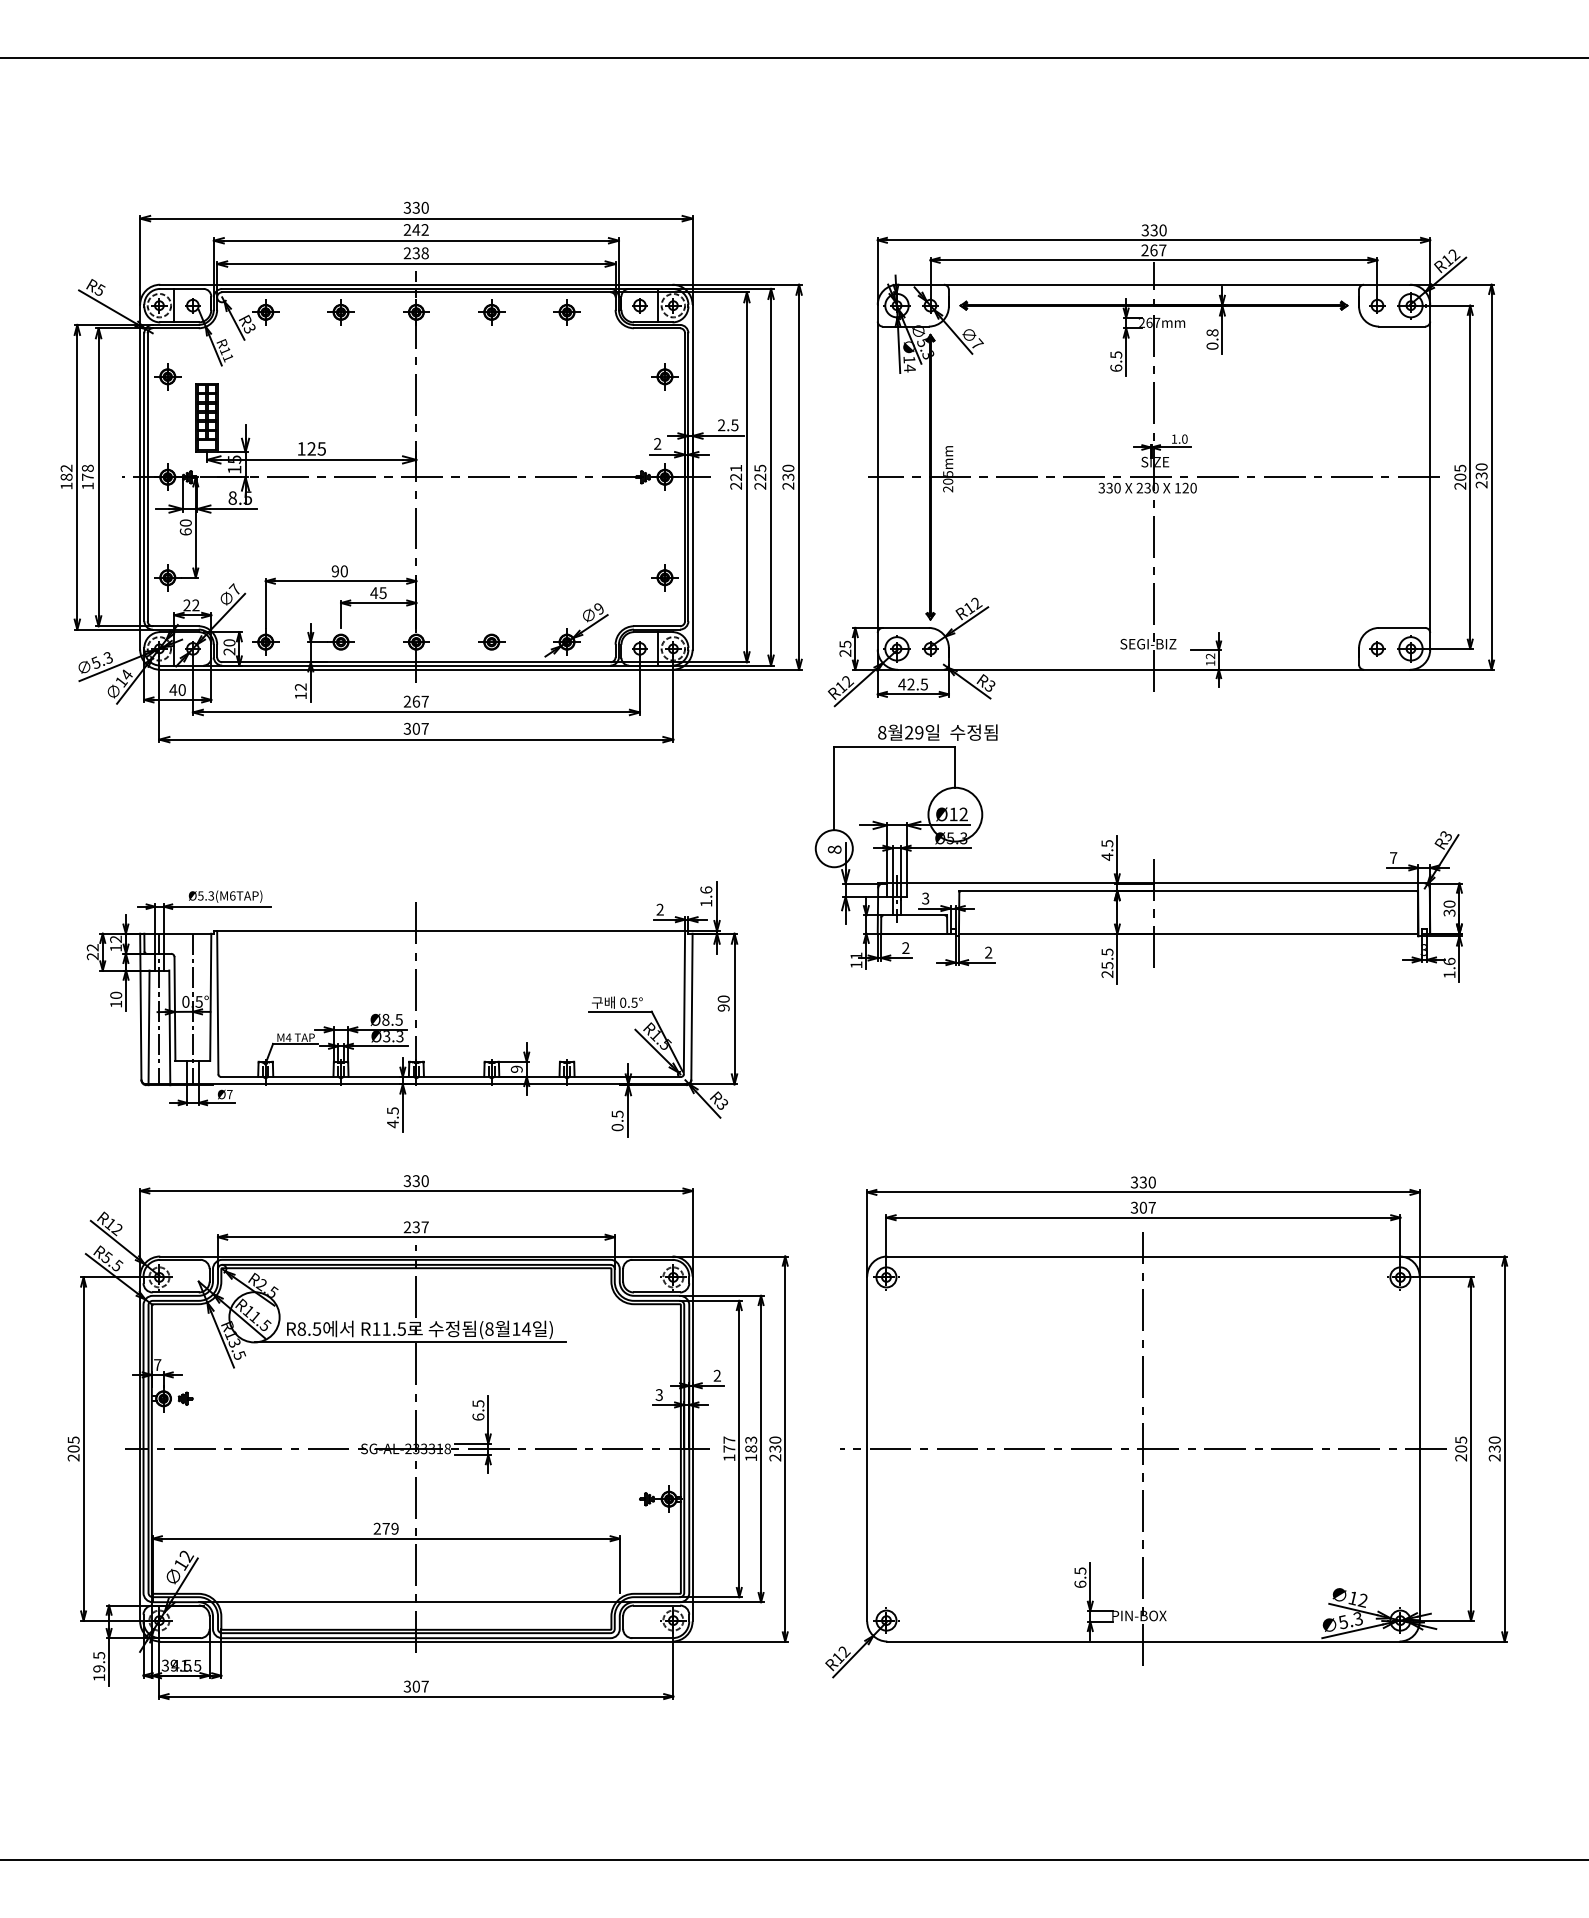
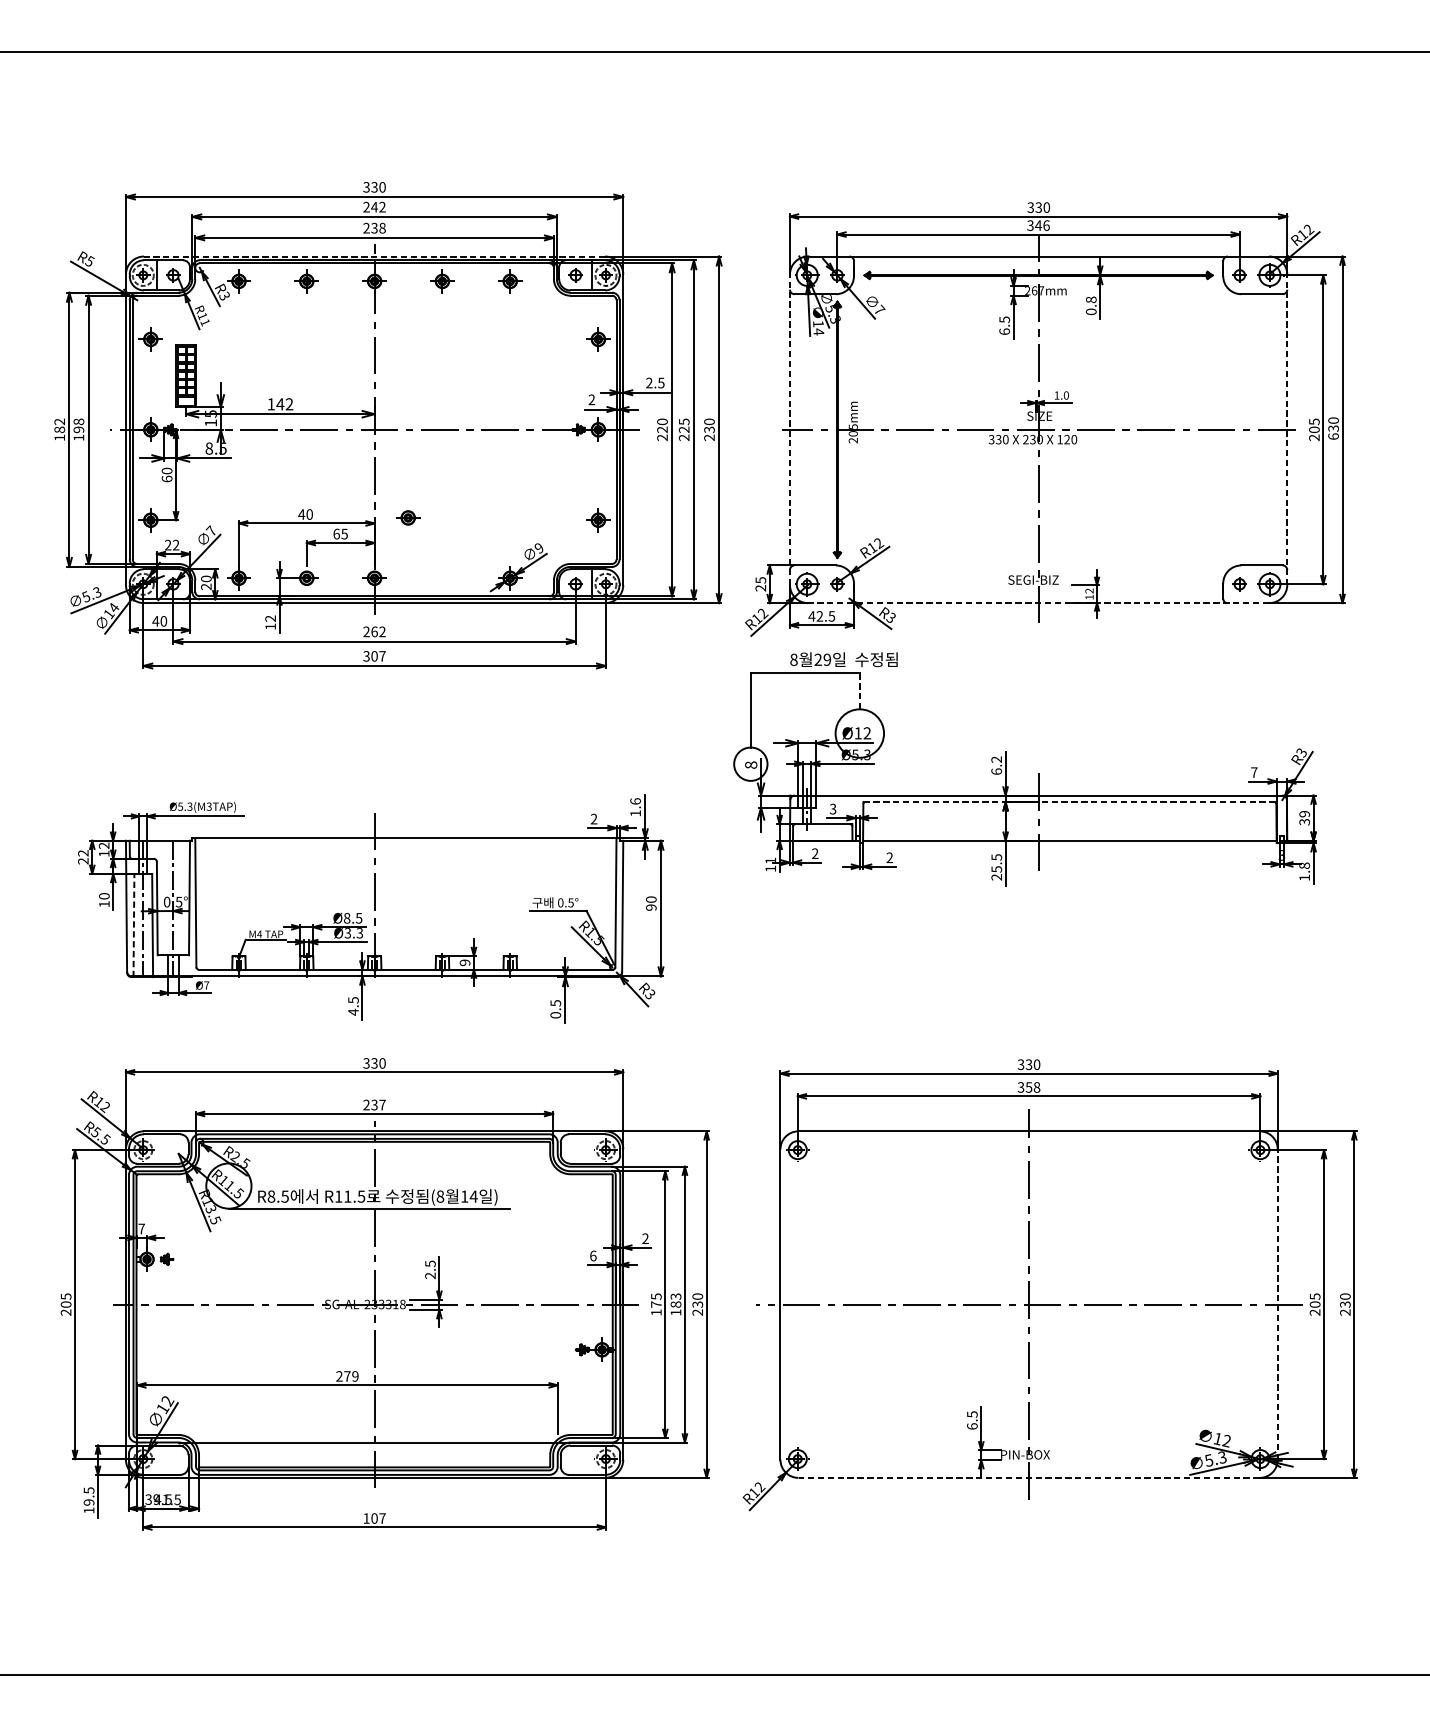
text: (1153, 250) -> (1038, 225), 267 -> 346
line: (415, 284) -> (373, 256), solid -> dashed
text: (316, 448) -> (284, 403), 125 -> 142
text: (736, 467) -> (662, 421), 221 -> 220
text: (87, 476) -> (78, 429), 178 -> 198
line: (877, 476) -> (789, 429), solid -> dashed
line: (1430, 476) -> (1287, 429), solid -> dashed
text: (1481, 484) -> (1333, 436), 230 -> 630
text: (335, 571) -> (301, 514), 90 -> 40
text: (374, 593) -> (336, 534), 45 -> 65
part: (491, 641) -> (408, 517), moved
line: (1153, 669) -> (1038, 602), solid -> dashed
text: (424, 701) -> (381, 631), 267 -> 262
line: (955, 767) -> (859, 691), solid -> dashed
text: (1107, 850) -> (996, 765), 4.5 -> 6.2
line: (1189, 891) -> (1070, 802), solid -> dashed
text: (232, 895) -> (209, 806), Ø5.3(M6TAP) -> Ø5.3(M3TAP)
text: (1449, 903) -> (1304, 813), 30 -> 39
text: (1449, 961) -> (1304, 865), 1.6 -> 1.8
line: (149, 1027) -> (134, 925), solid -> dashed
text: (1147, 1207) -> (1032, 1087), 307 -> 358
text: (659, 1394) -> (593, 1255), 3 -> 6
text: (478, 1416) -> (430, 1275), 6.5 -> 2.5
text: (729, 1439) -> (656, 1296), 177 -> 175
line: (1419, 1448) -> (1277, 1304), solid -> dashed
line: (1142, 1641) -> (1028, 1477), solid -> dashed
text: (406, 1686) -> (365, 1518), 307 -> 107

